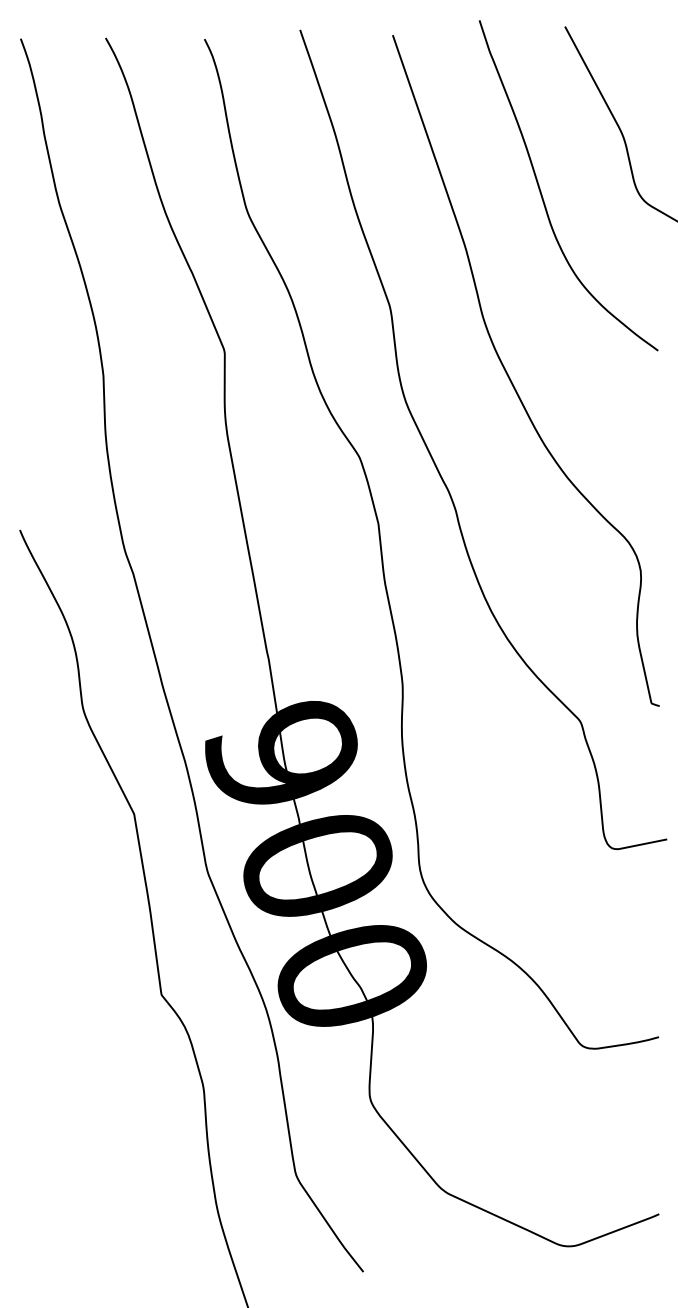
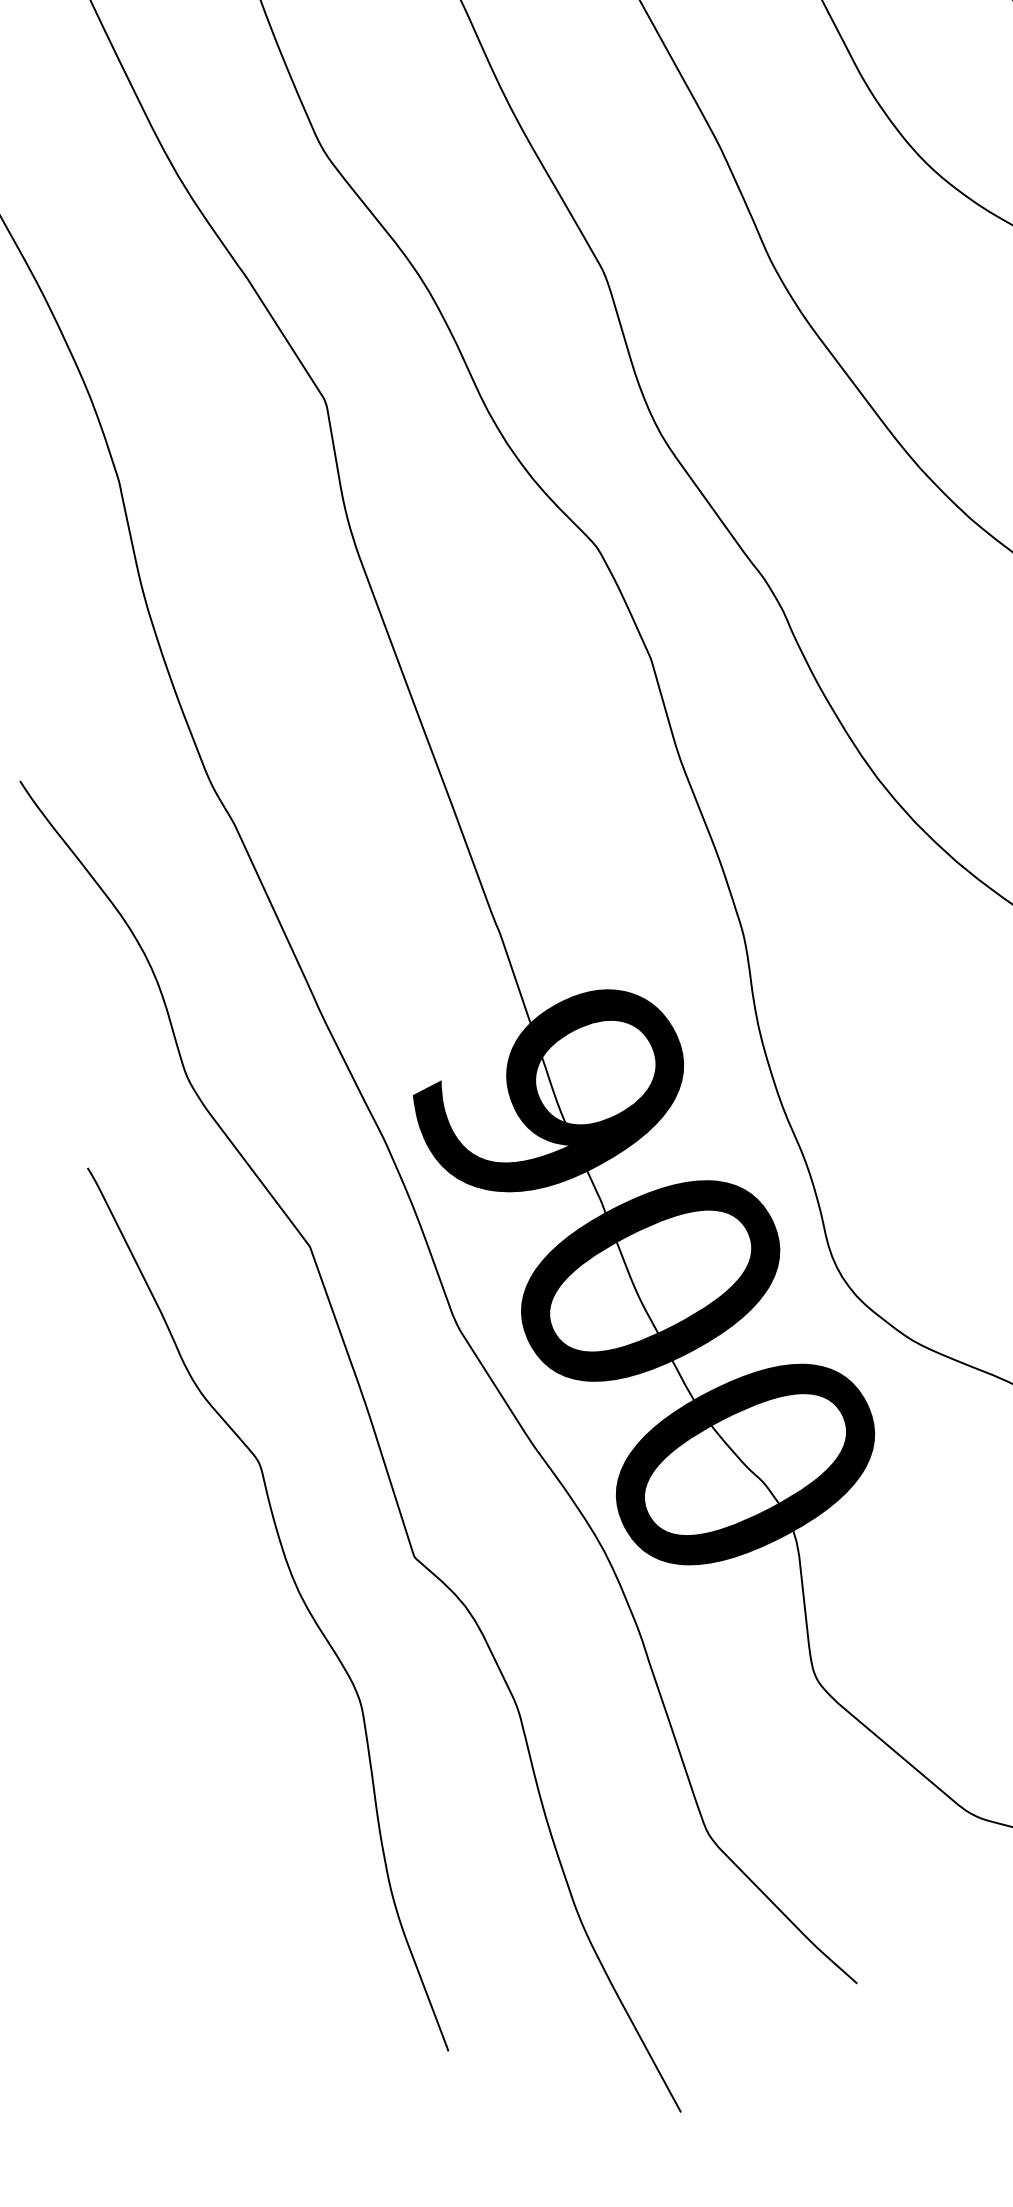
curve: (94, 1006) -> (299, 1598), added

